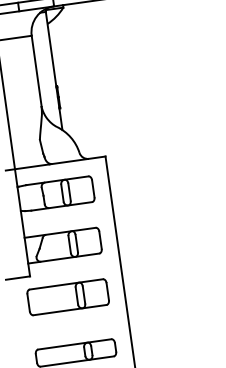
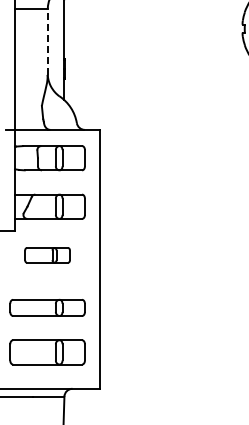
line: (36, 70) -> (47, 41), solid -> dashed
part: (68, 297) -> (47, 255), size x0.6

